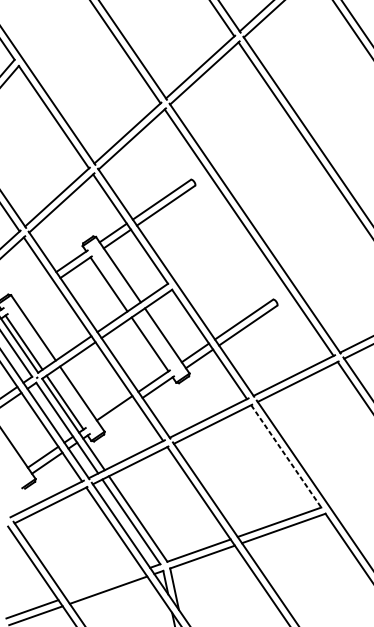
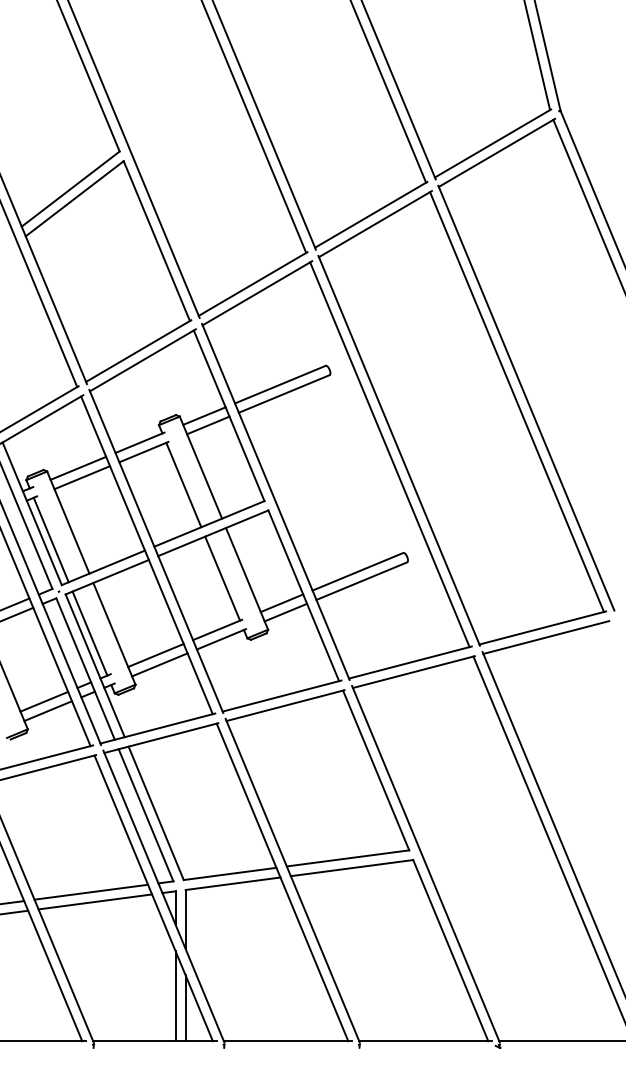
line: (32, 287) -> (78, 467), added
line: (36, 294) -> (82, 477), added
line: (118, 414) -> (159, 664), added
line: (286, 456) -> (376, 770), dashed -> solid
line: (104, 583) -> (91, 891), added

